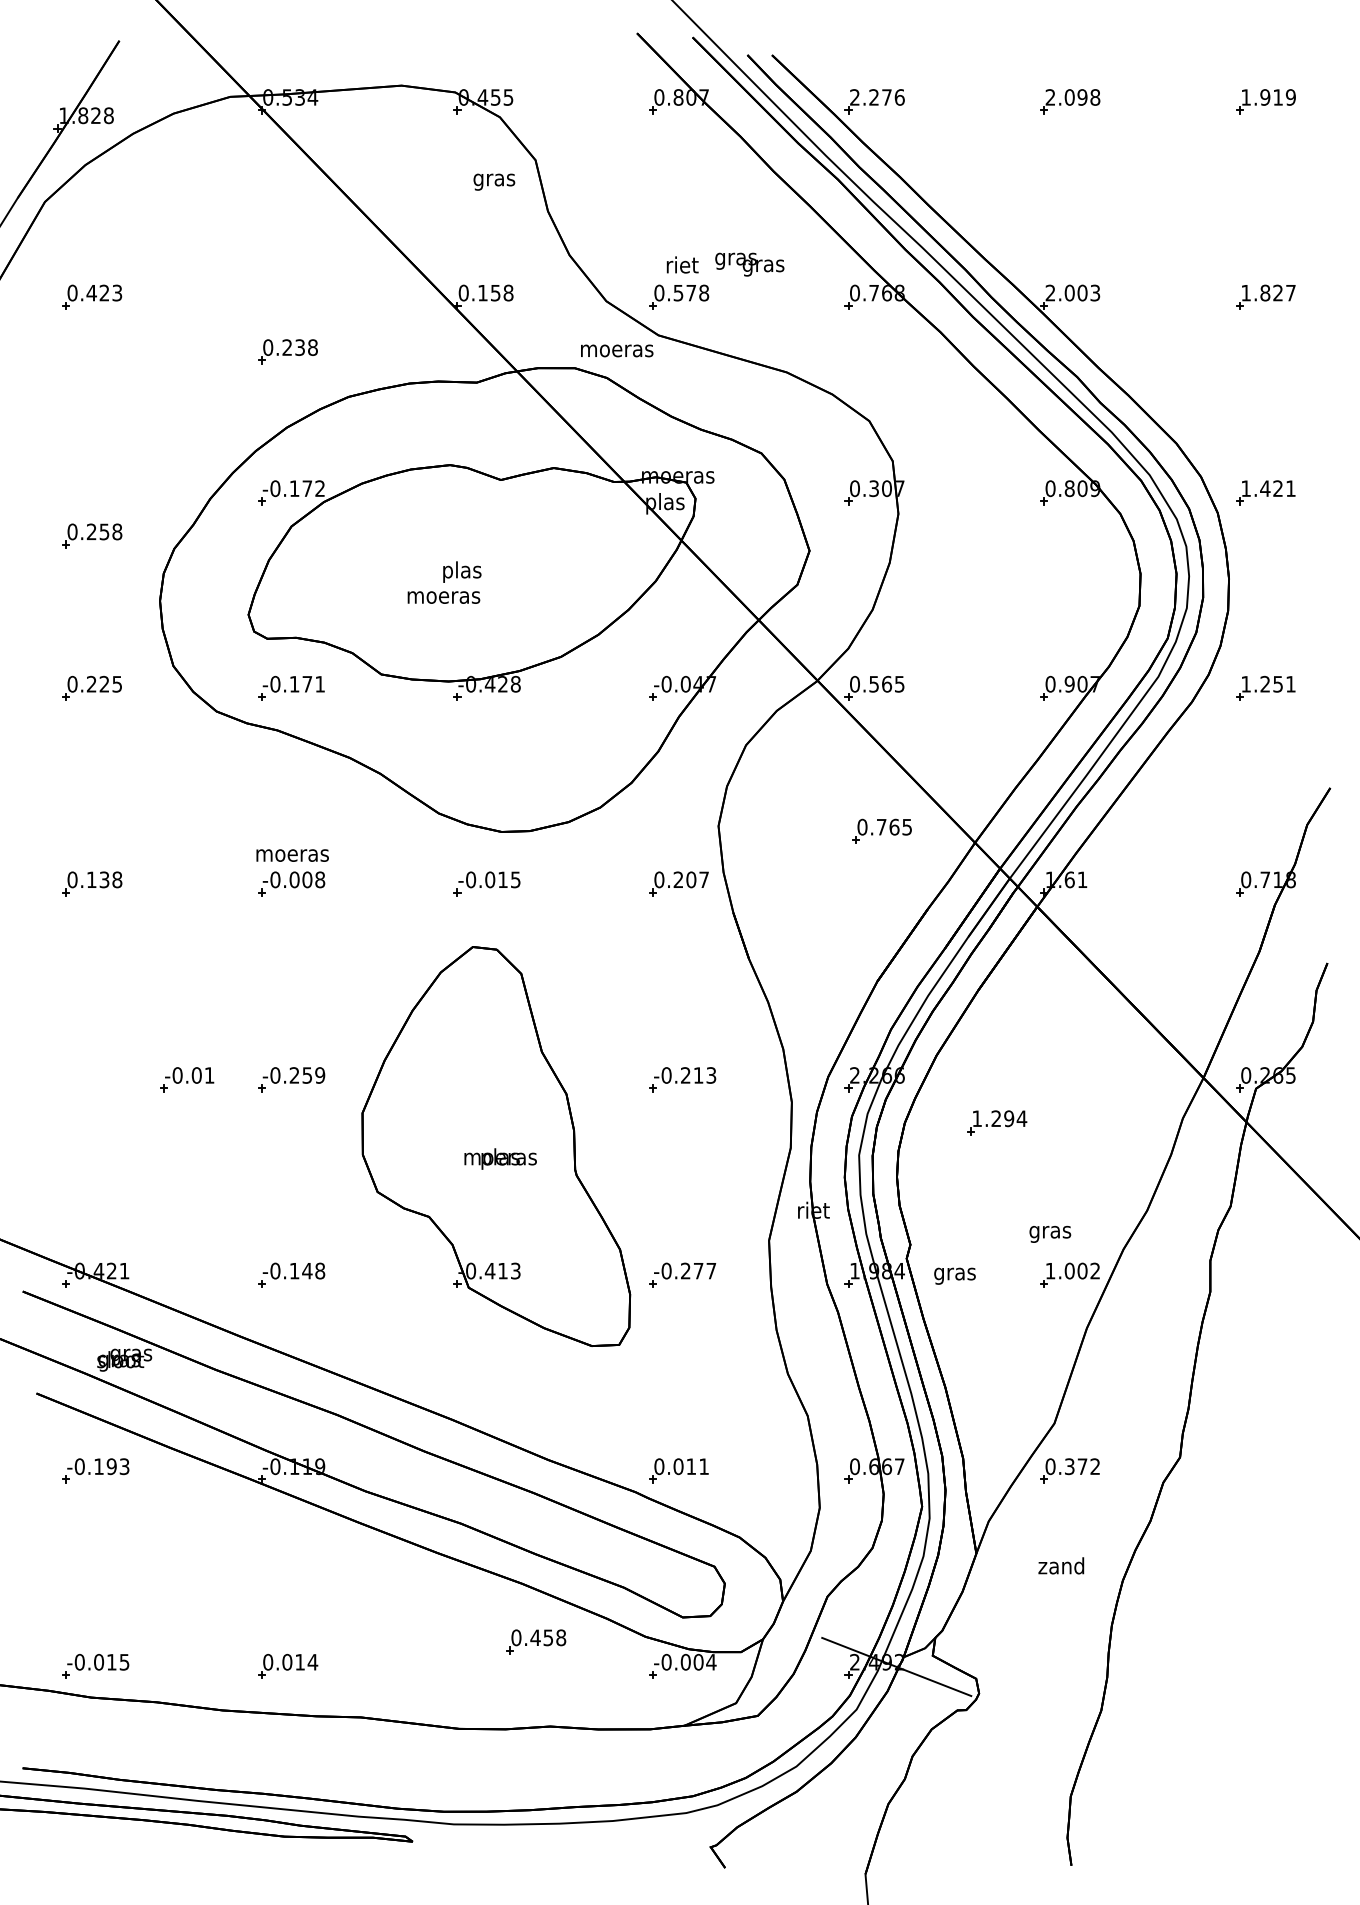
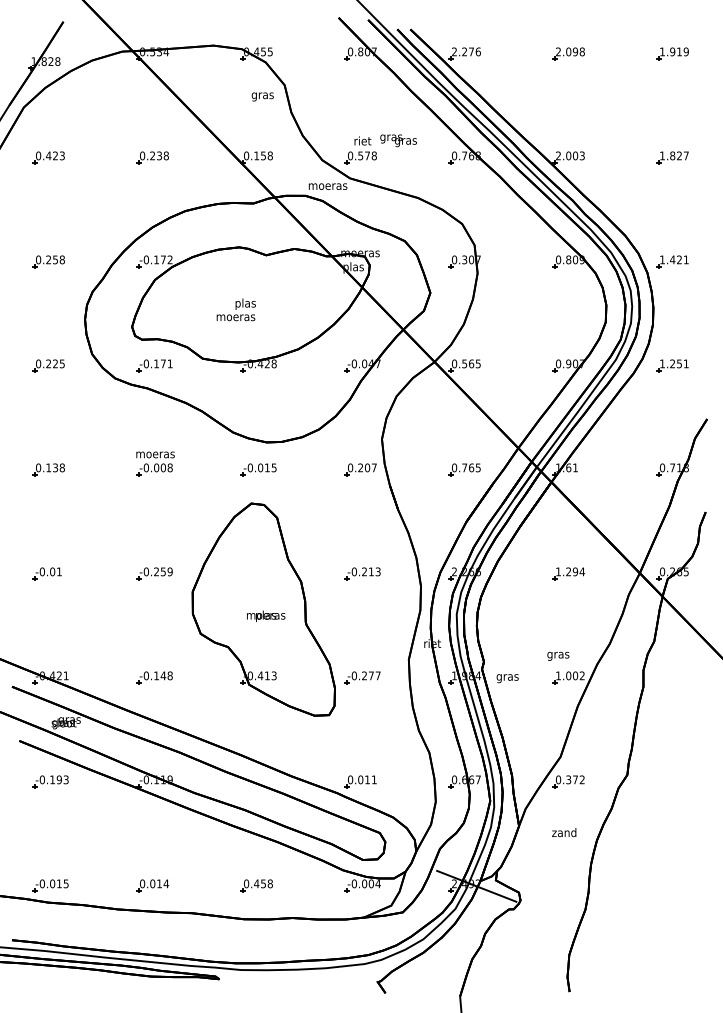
part: (286, 350) -> (152, 157), moved
part: (91, 534) -> (48, 261), moved
part: (881, 830) -> (464, 469), moved
part: (185, 1078) -> (46, 573), moved
part: (995, 1121) -> (568, 573), moved
part: (535, 1640) -> (256, 885), moved

